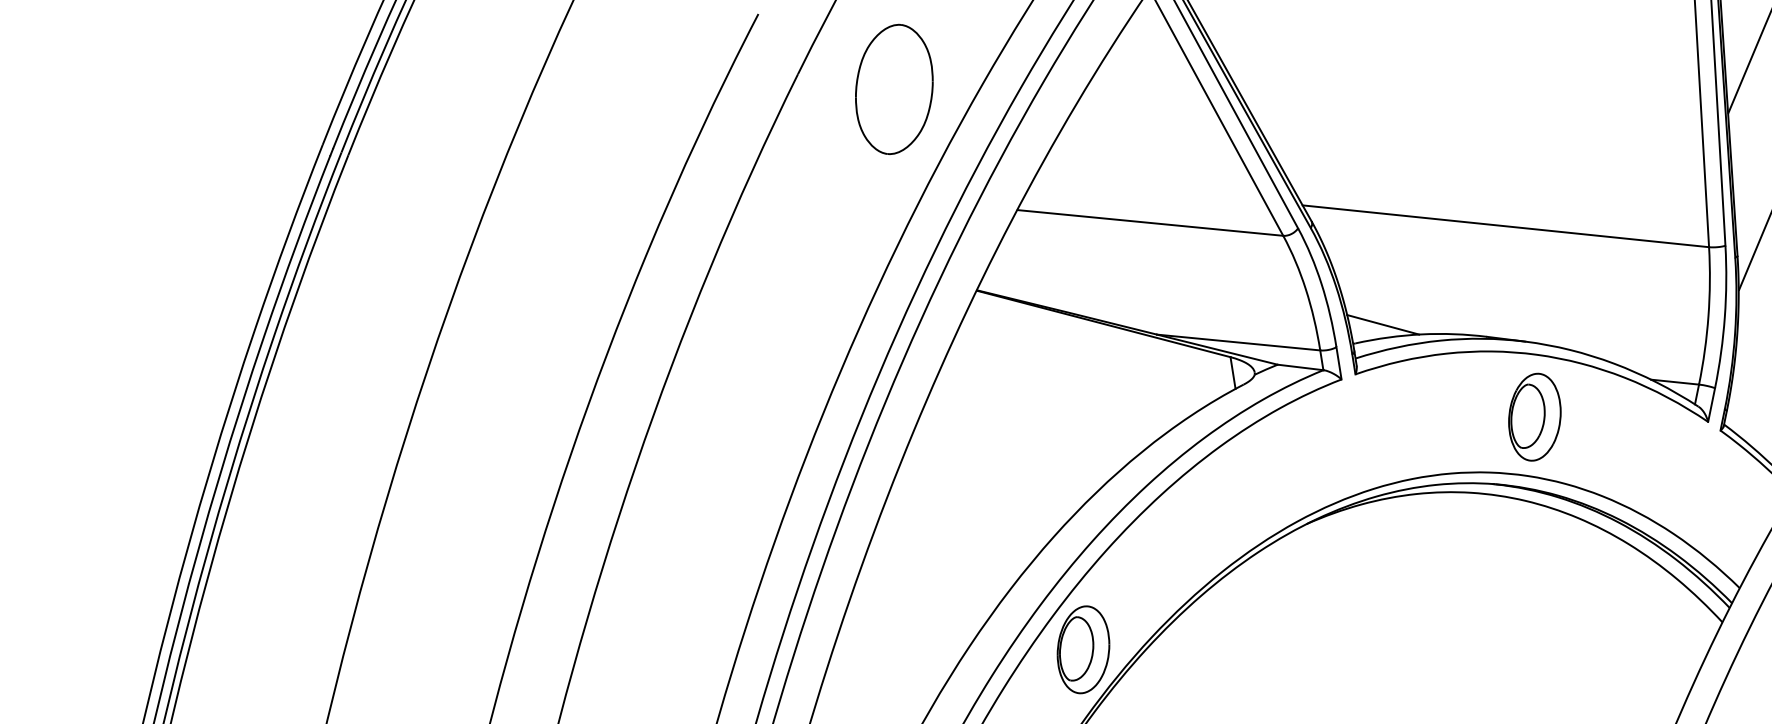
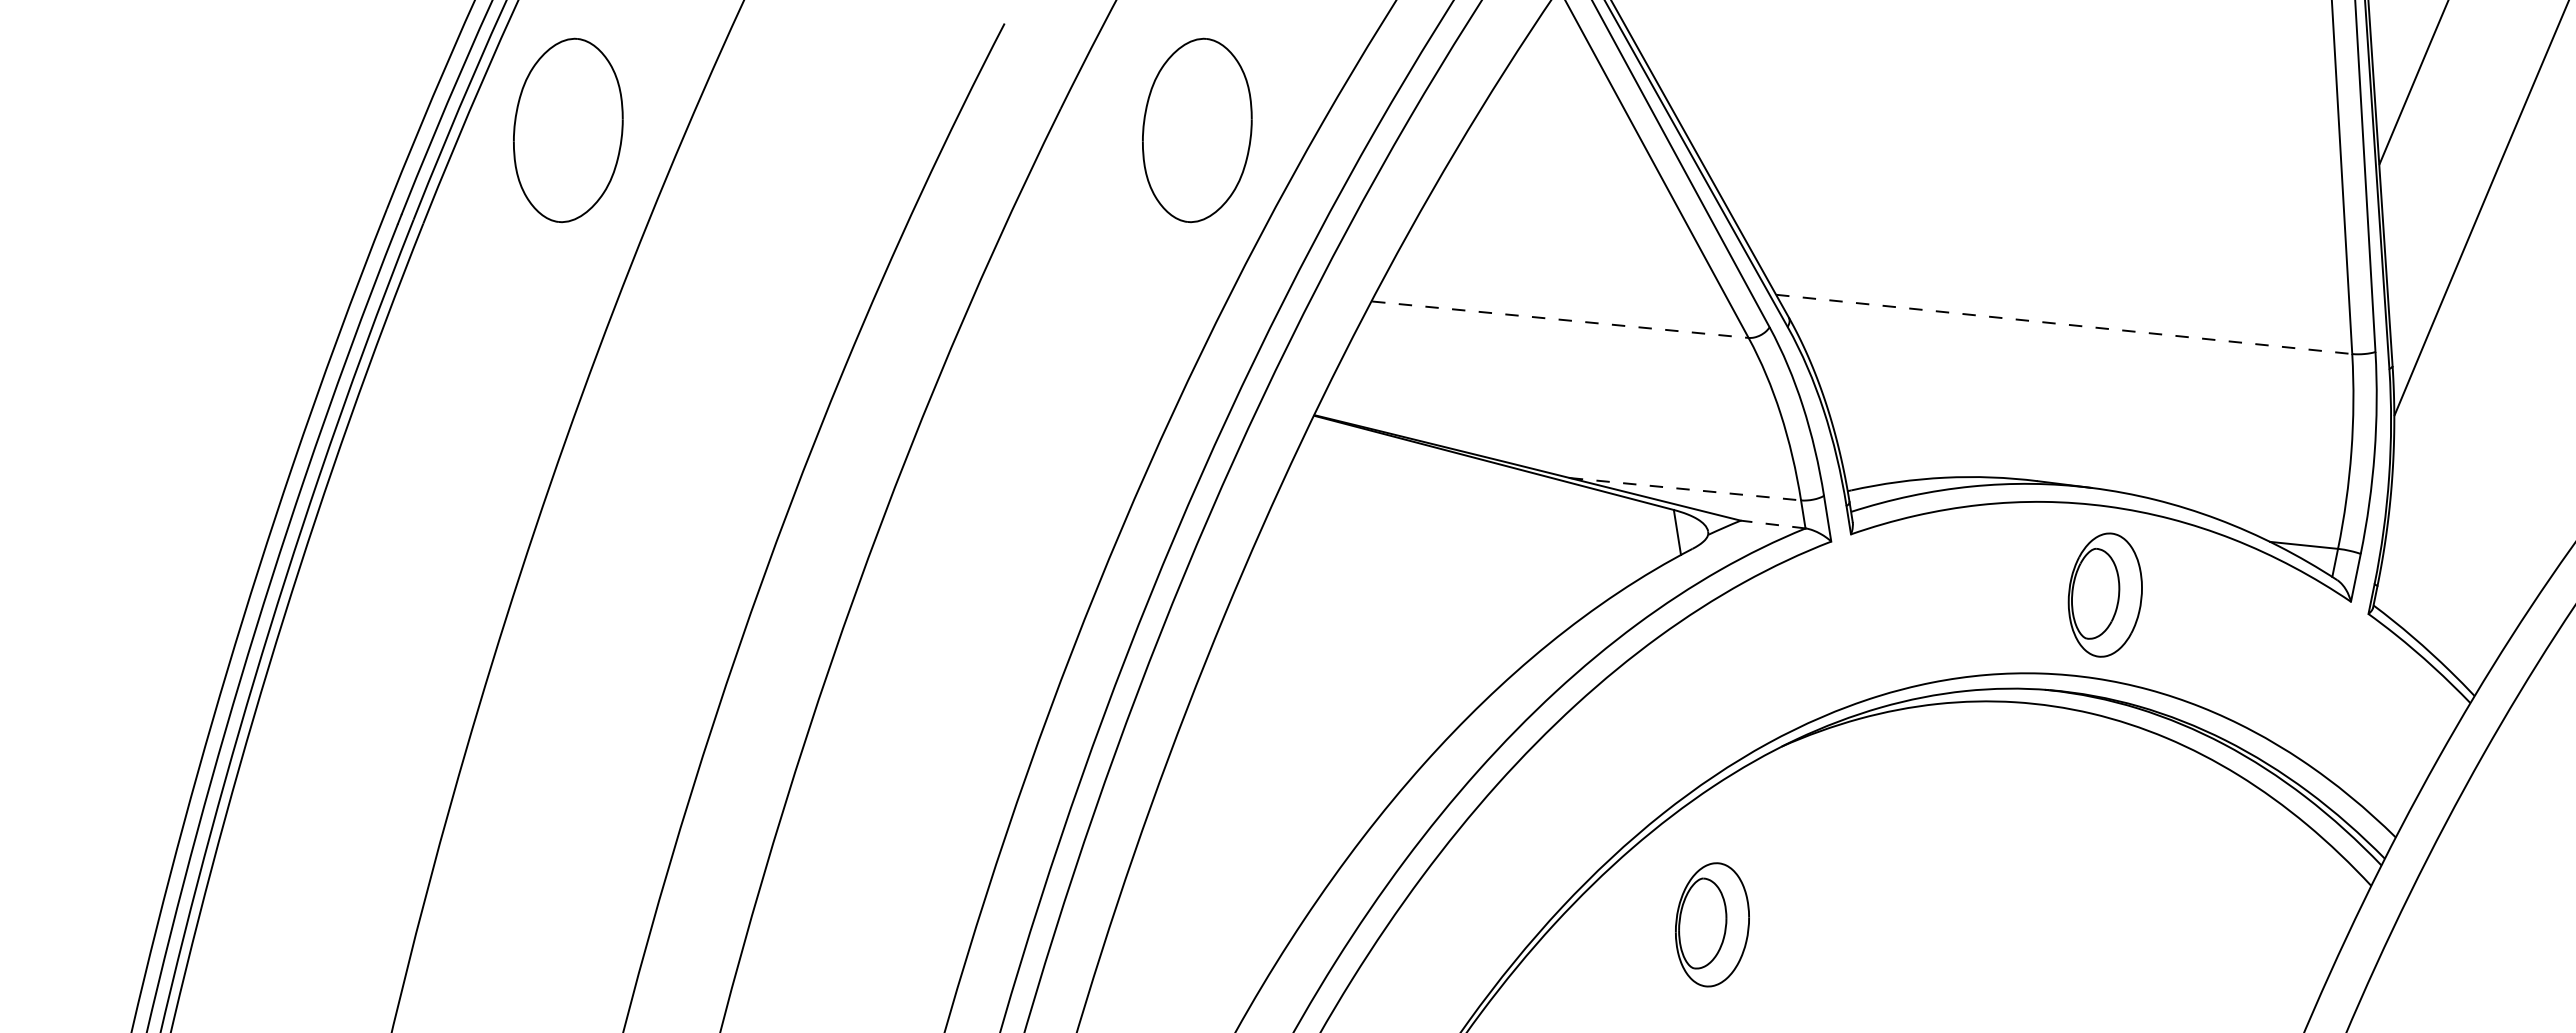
part: (450, 89) -> (568, 130), added
line: (1150, 222) -> (1560, 319), solid -> dashed
line: (1506, 226) -> (2064, 324), solid -> dashed
line: (1383, 324) -> (1890, 463), removed
line: (1238, 342) -> (1685, 489), solid -> dashed
line: (1300, 367) -> (1773, 524), solid -> dashed
part: (1083, 649) -> (1712, 924), moved

